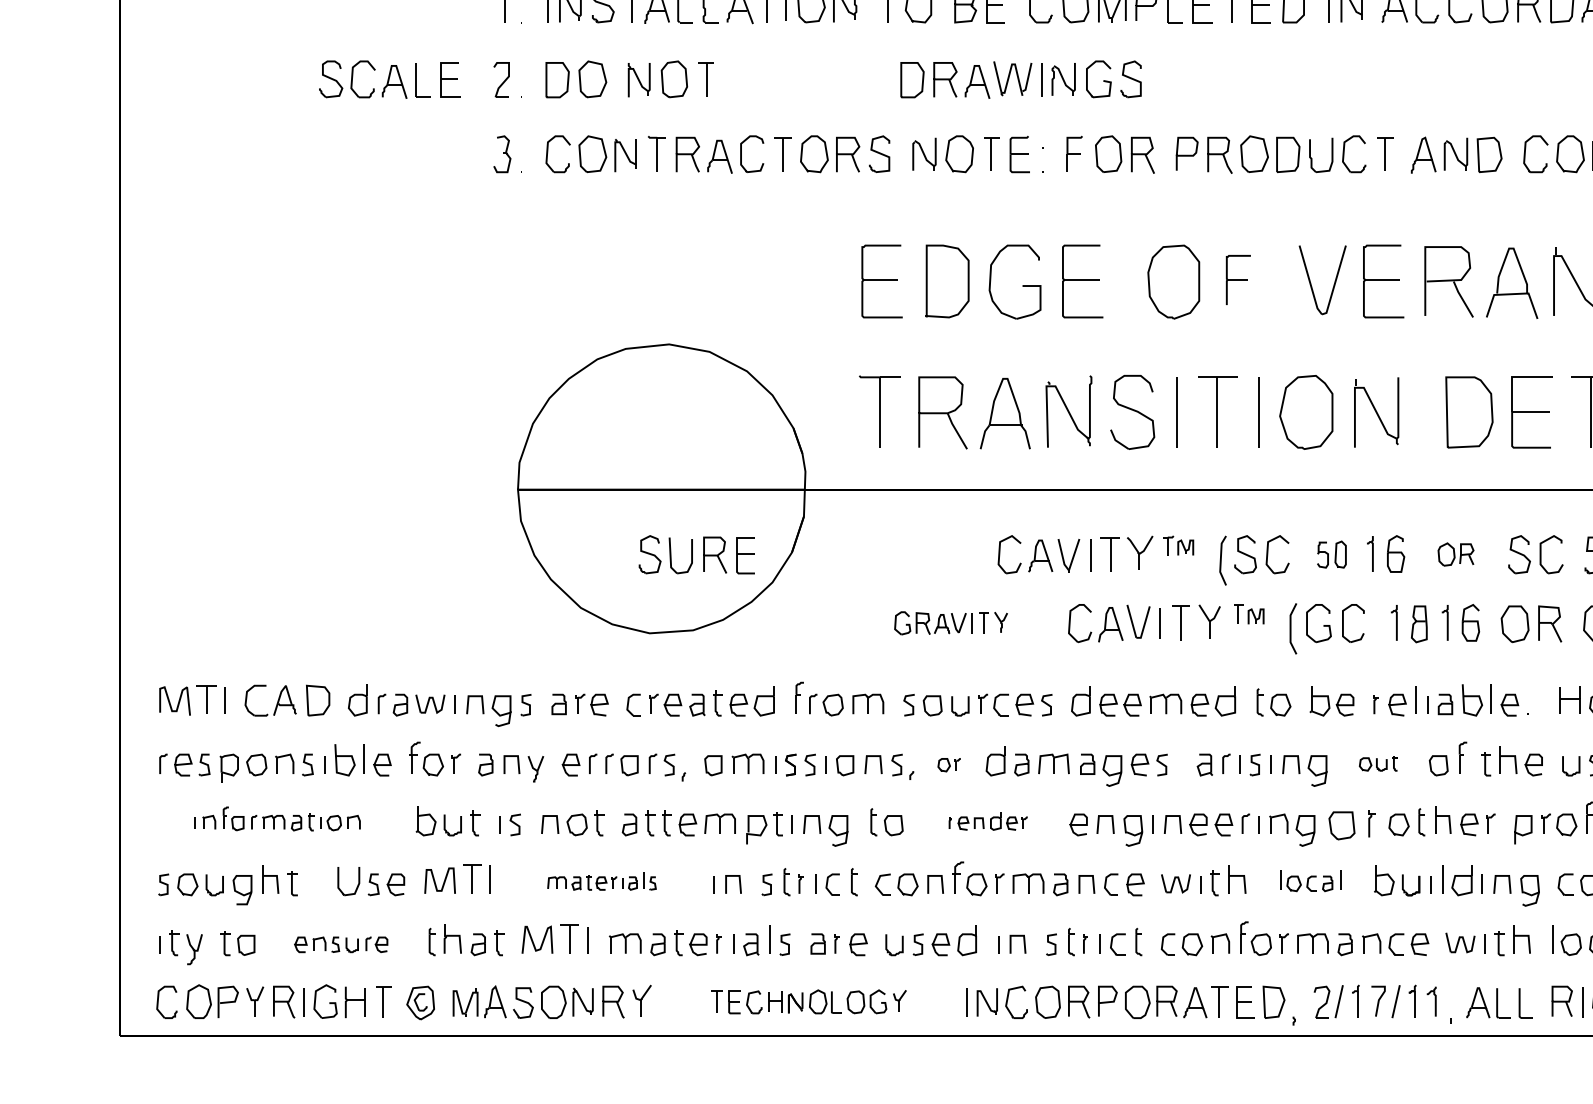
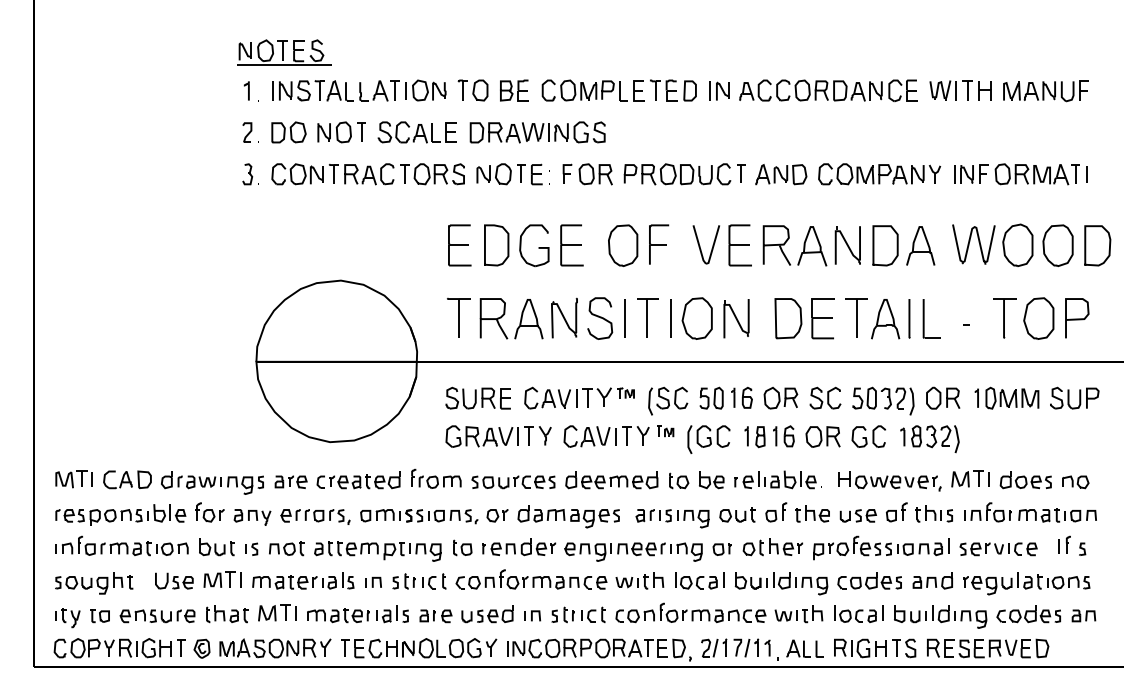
part: (387, 79) -> (416, 132), moved
part: (1238, 279) -> (659, 244), size x1.43
part: (695, 553) -> (477, 397), moved
part: (1331, 553) -> (711, 397), size x1.43
part: (1455, 553) -> (780, 397), size x1.67
part: (950, 623) -> (498, 436), size x1.67
part: (1378, 762) -> (737, 514), size x1.67
part: (949, 764) -> (497, 515), size x1.67
part: (276, 818) -> (121, 545), size x1.43
part: (988, 821) -> (519, 547), size x1.67
part: (1349, 825) -> (721, 549), size x0.71
part: (602, 880) -> (303, 580), size x1.67
part: (1310, 880) -> (699, 580), size x1.43
part: (341, 945) -> (157, 616), size x1.43
part: (809, 1002) -> (419, 648), size x1.43

